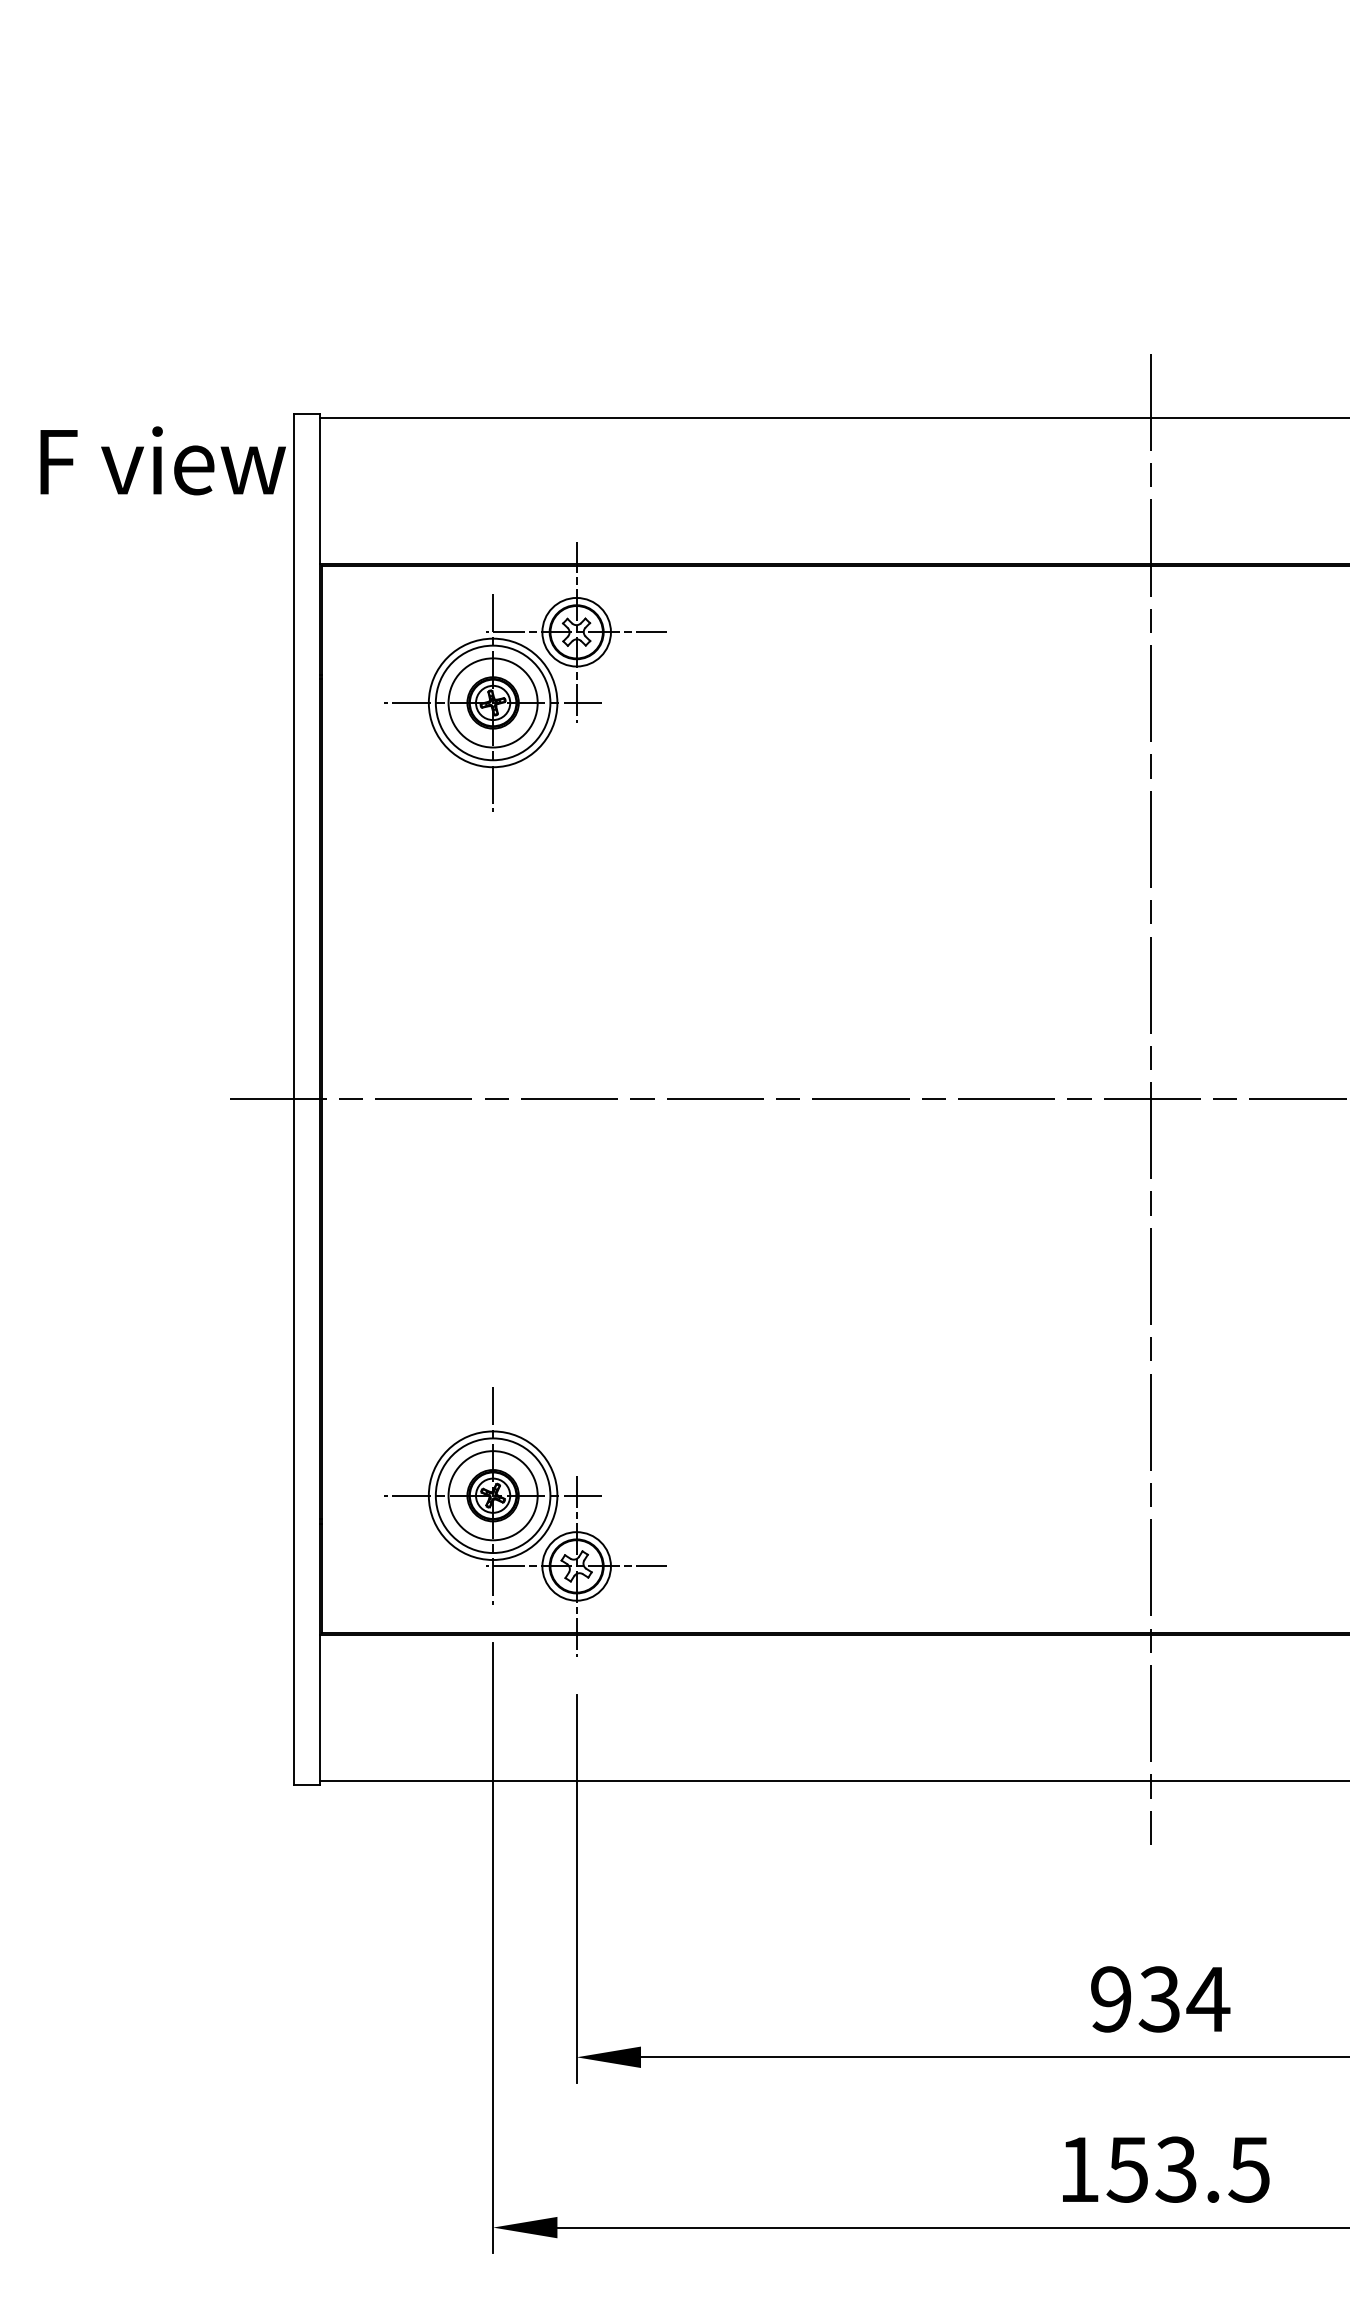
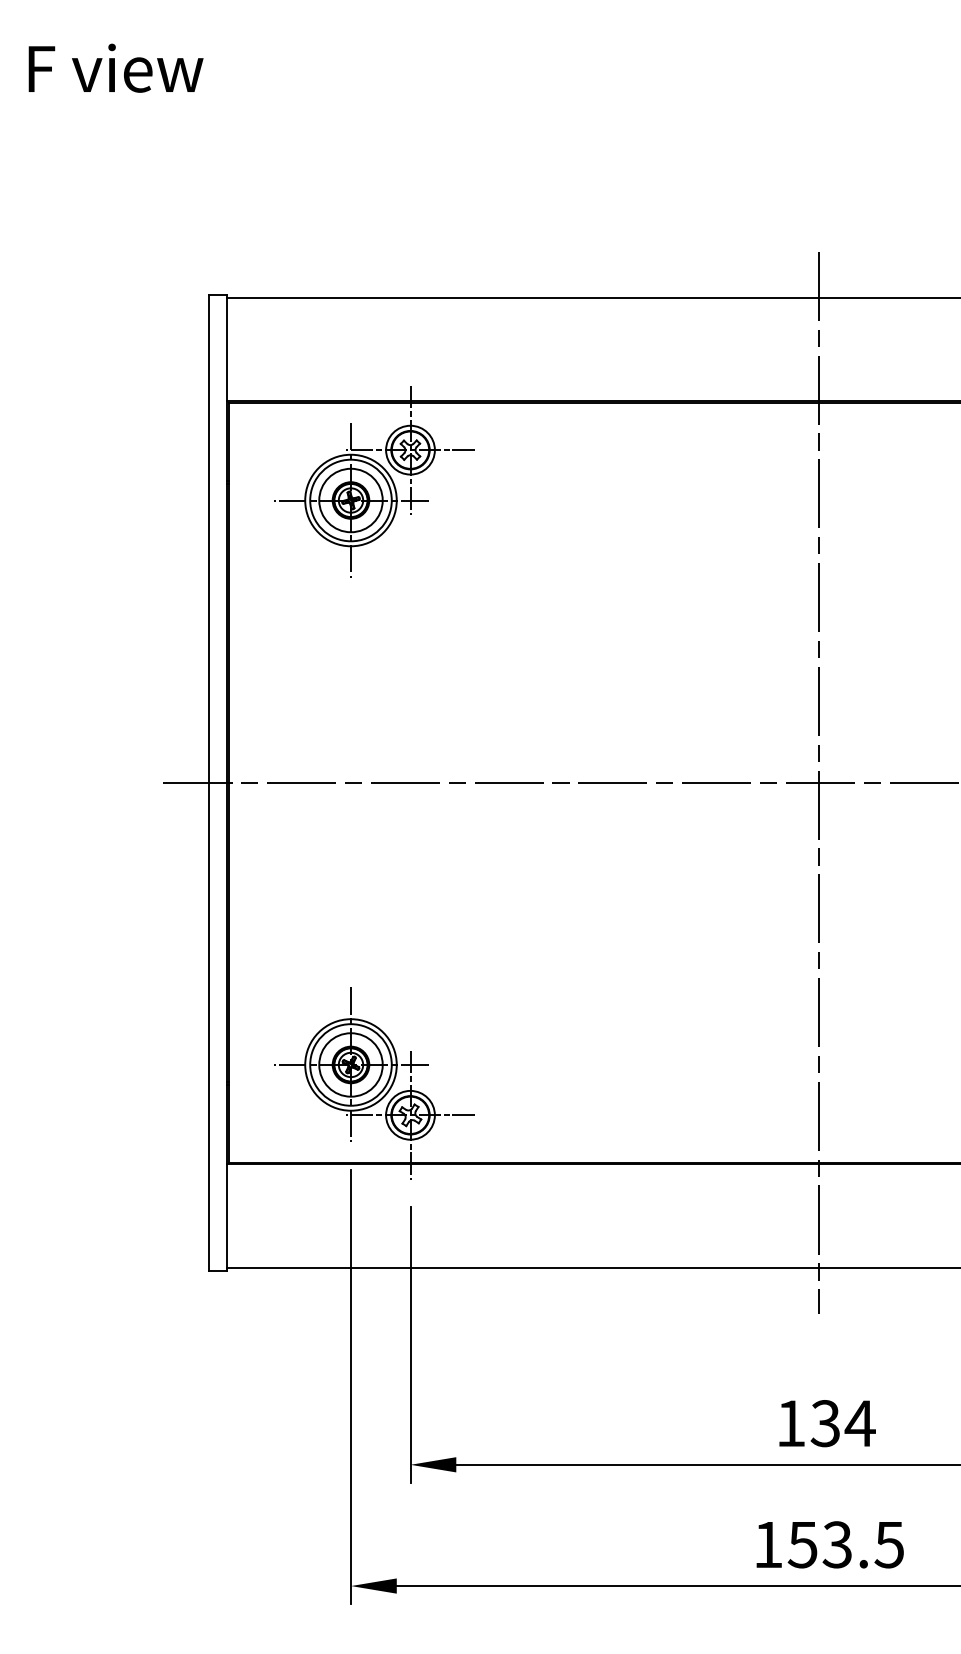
text: (162, 460) -> (115, 68), moved
text: (1111, 1999) -> (791, 1423), 934 -> 134

